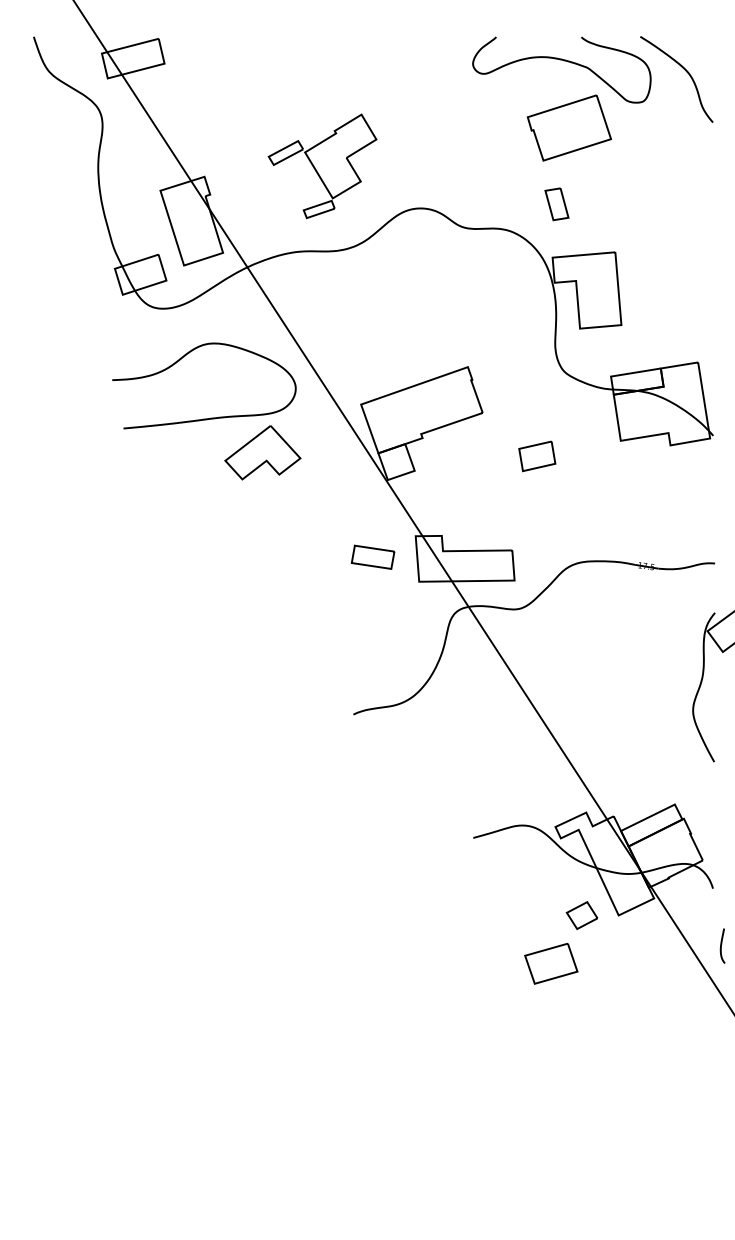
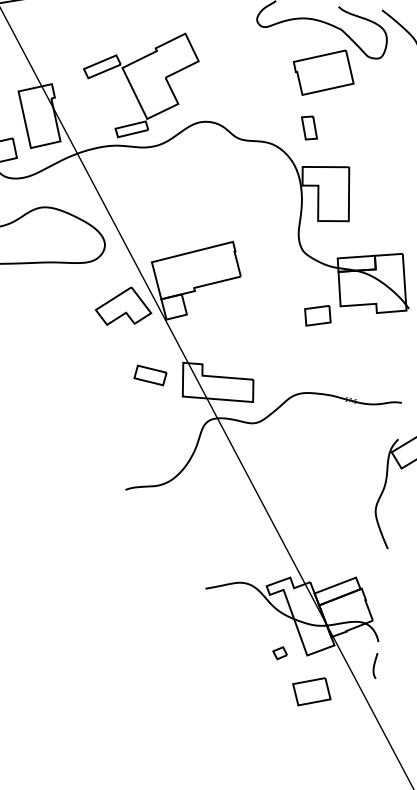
part: (322, 166) -> (139, 84), size x1.43
part: (262, 452) -> (123, 306), moved
part: (537, 456) -> (318, 315), moved
part: (581, 915) -> (279, 653), size x0.62
curve: (722, 944) -> (375, 664), moved
part: (551, 963) -> (312, 691), moved

